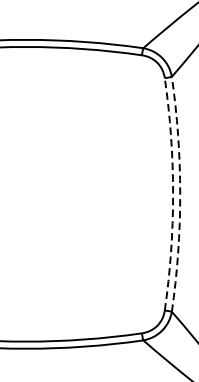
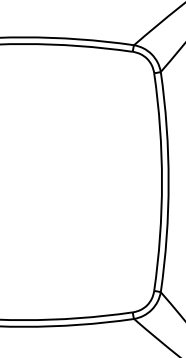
arc: (172, 194) -> (161, 182), dashed -> solid
arc: (180, 194) -> (168, 182), dashed -> solid

